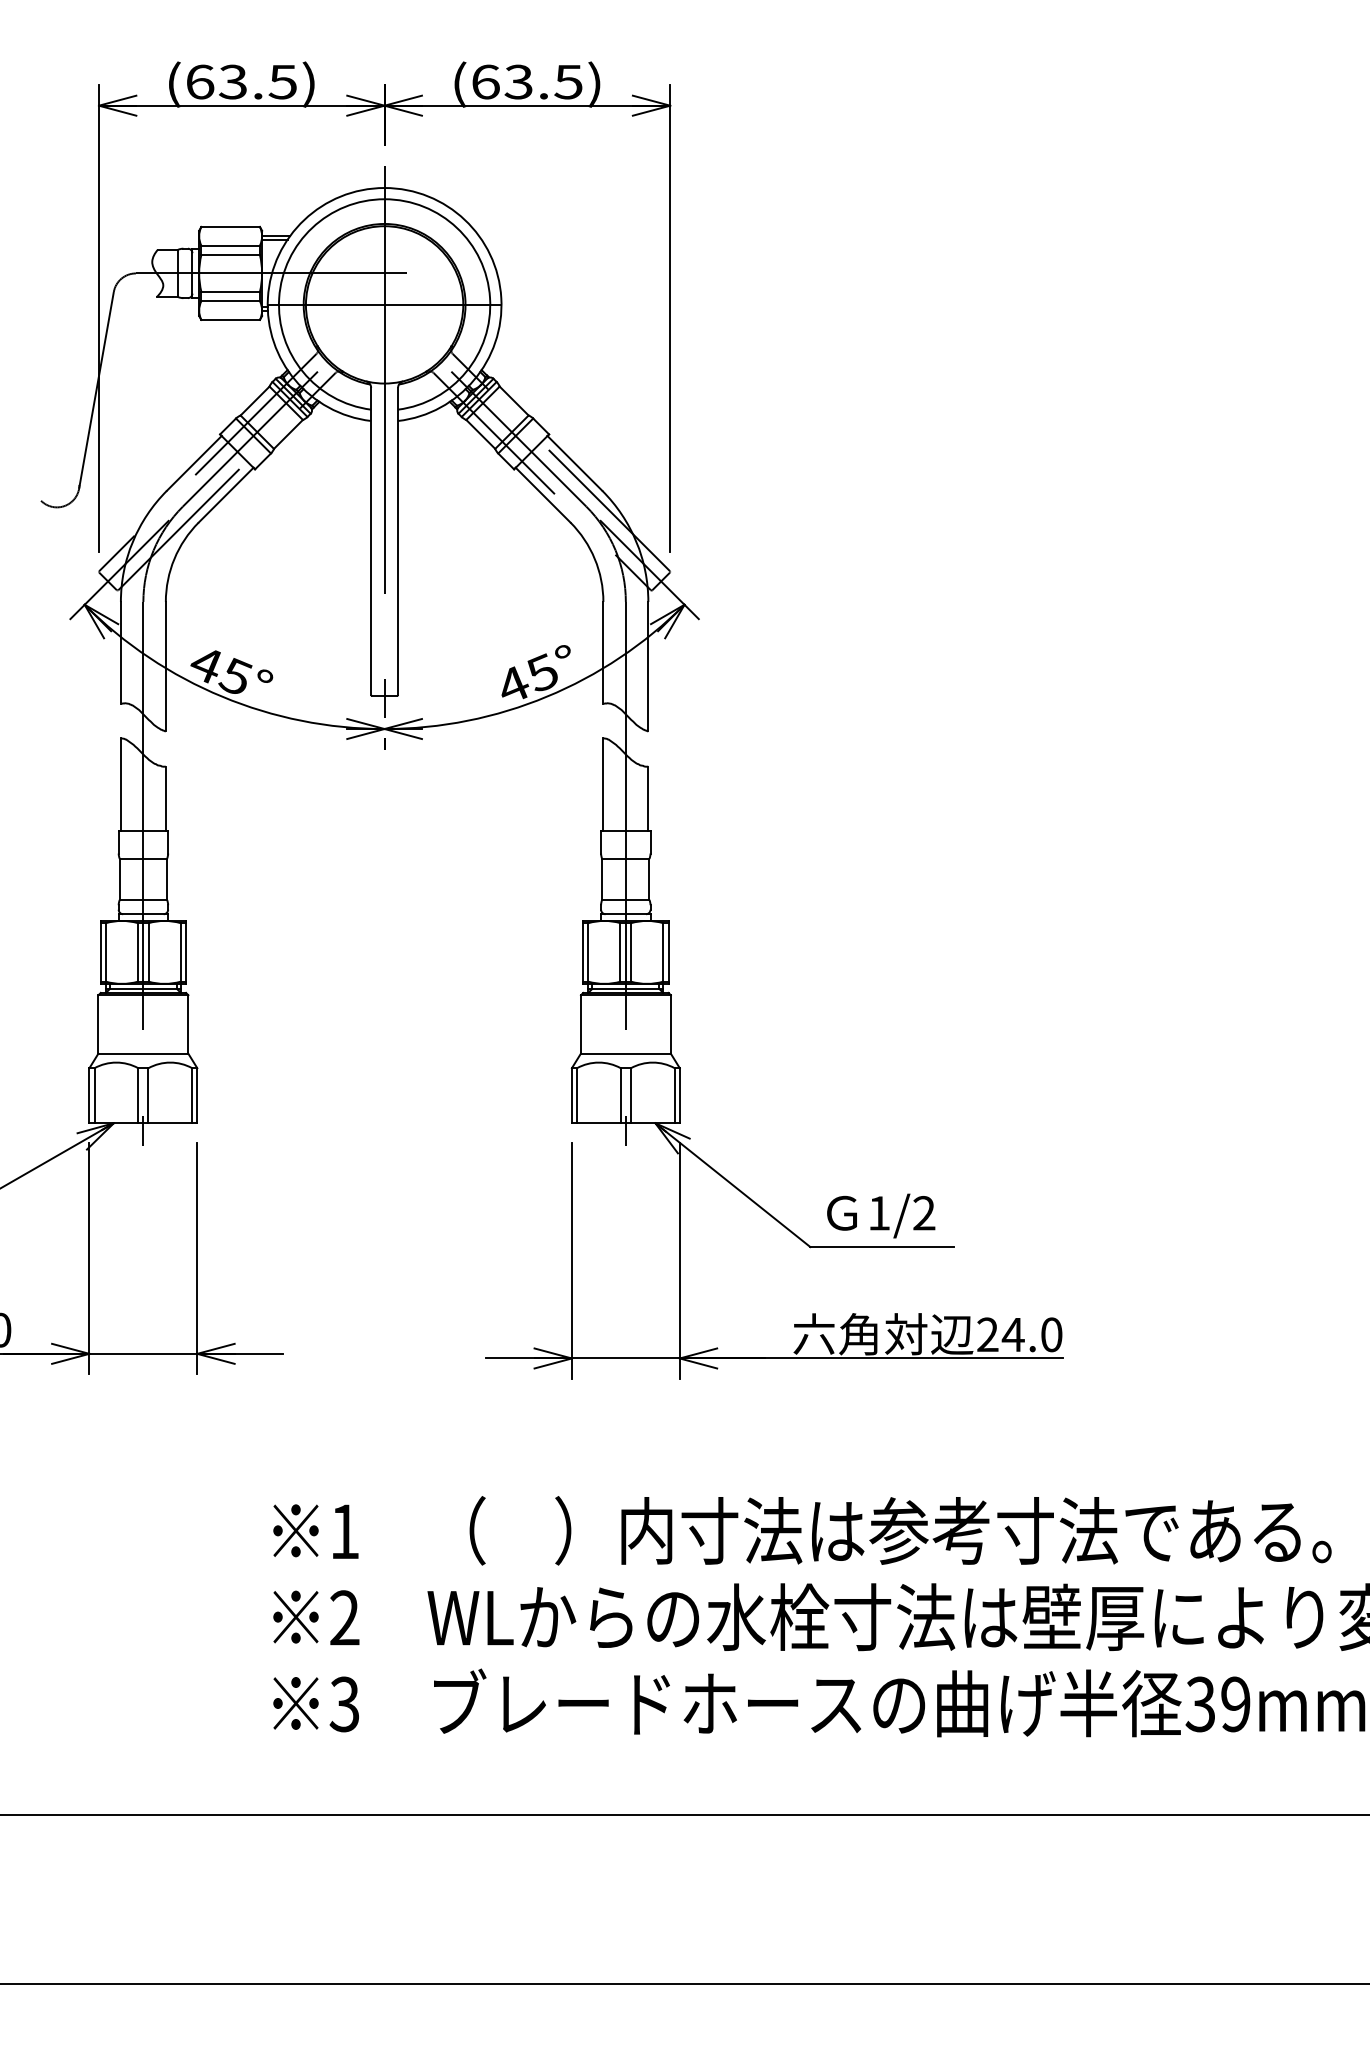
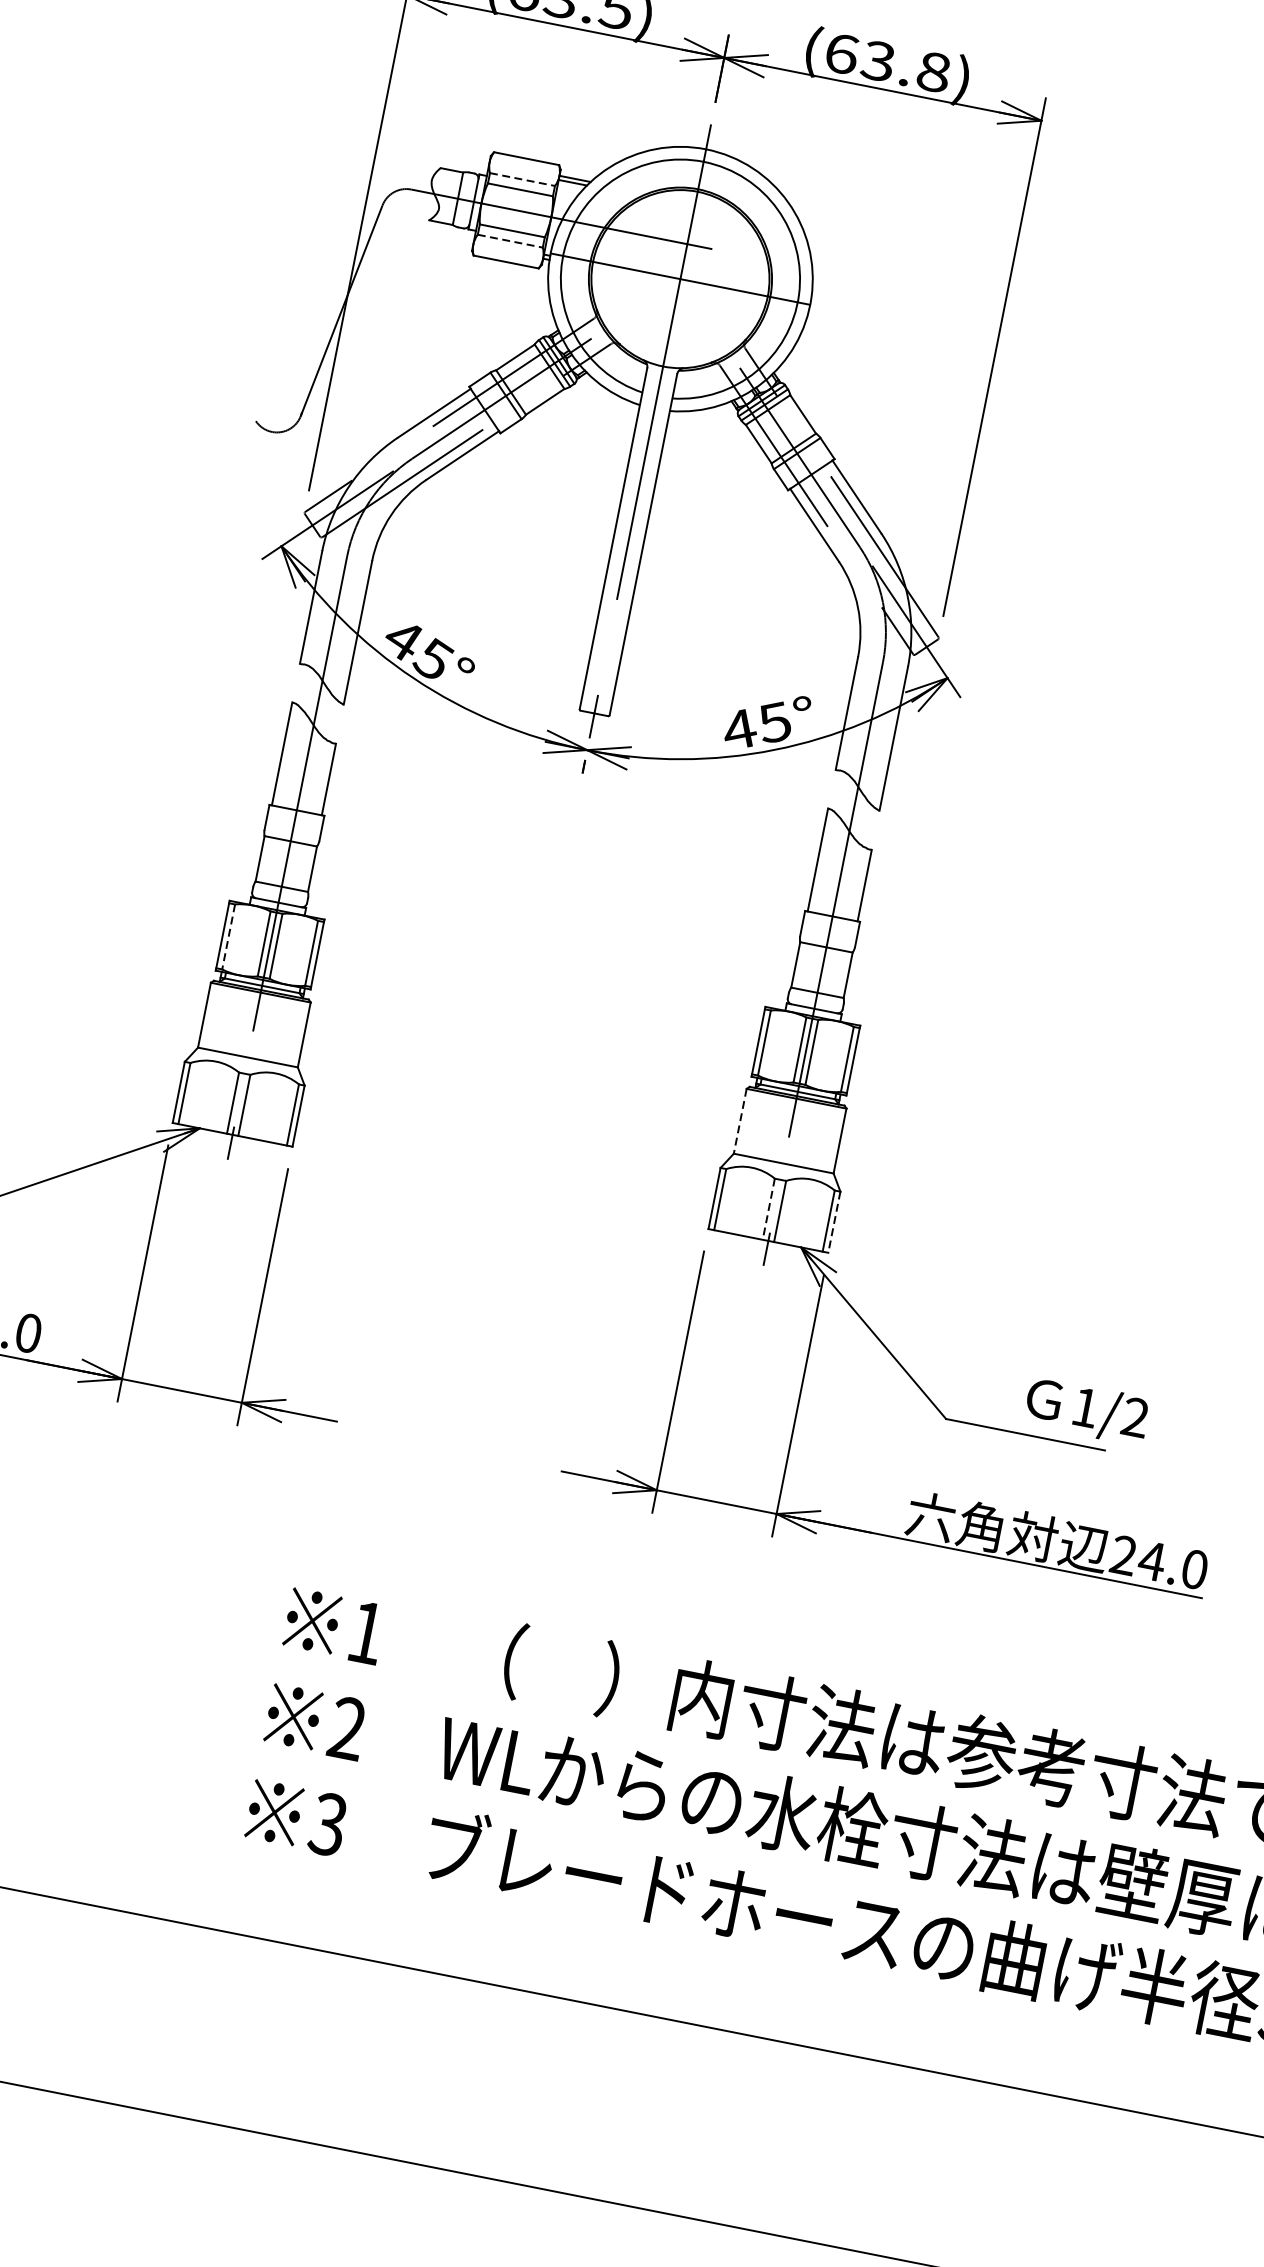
text: (568, 81) -> (933, 71), (63.5) -> (63.8)
line: (231, 245) -> (523, 179), solid -> dashed
line: (231, 301) -> (511, 241), solid -> dashed
line: (105, 952) -> (228, 936), solid -> dashed
line: (580, 1024) -> (739, 1121), solid -> dashed
line: (620, 1095) -> (768, 1208), solid -> dashed
line: (679, 1095) -> (834, 1221), solid -> dashed
text: (881, 1215) -> (1087, 1410), moved

